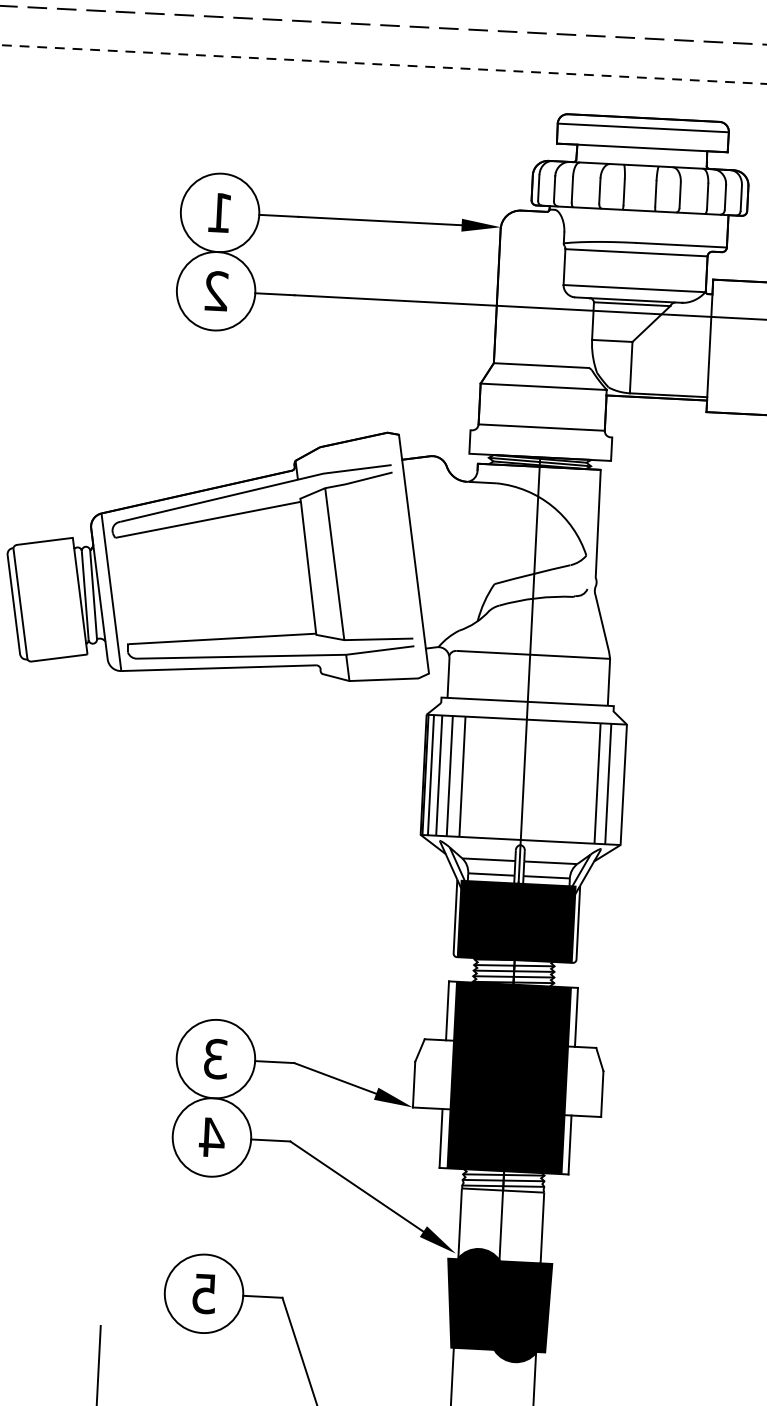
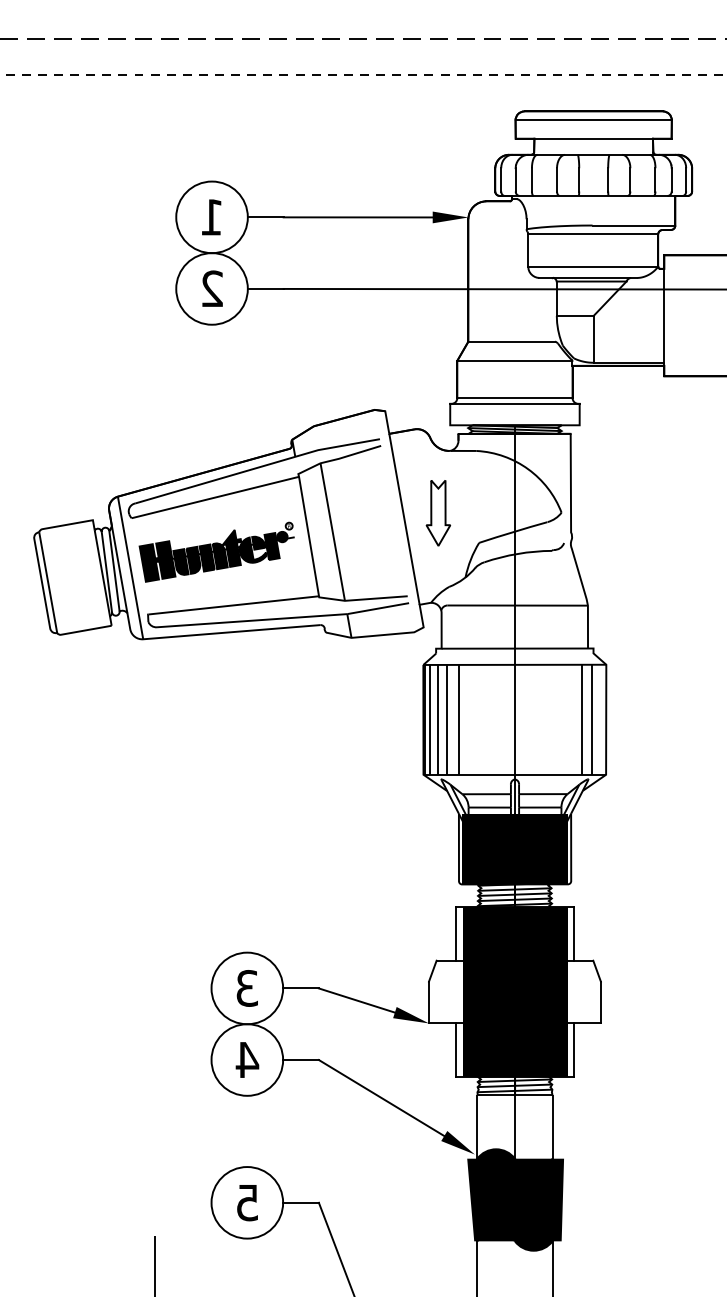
line: (540, 433) -> (514, 403), added
part: (451, 549) -> (438, 513), added
part: (206, 578) -> (216, 551), added

